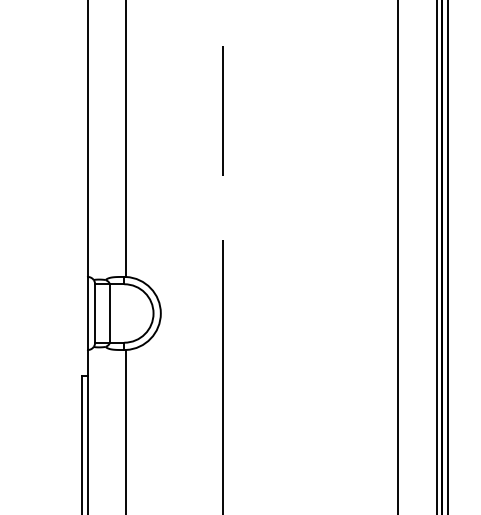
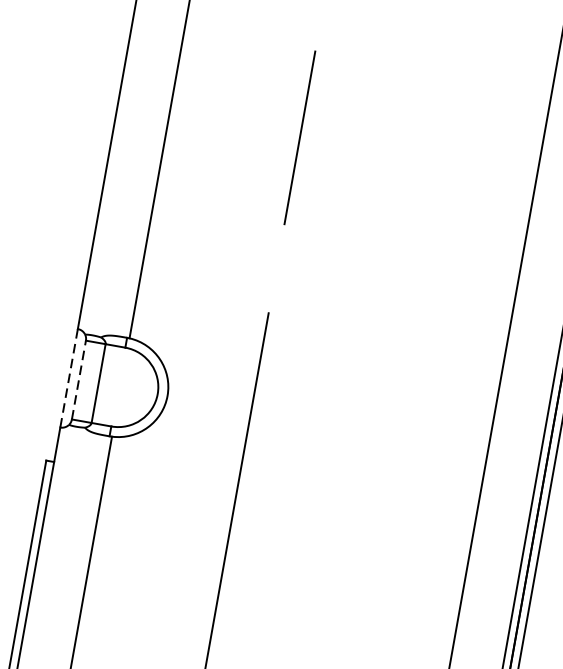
line: (95, 312) -> (79, 378), solid -> dashed
line: (87, 313) -> (68, 378), solid -> dashed

